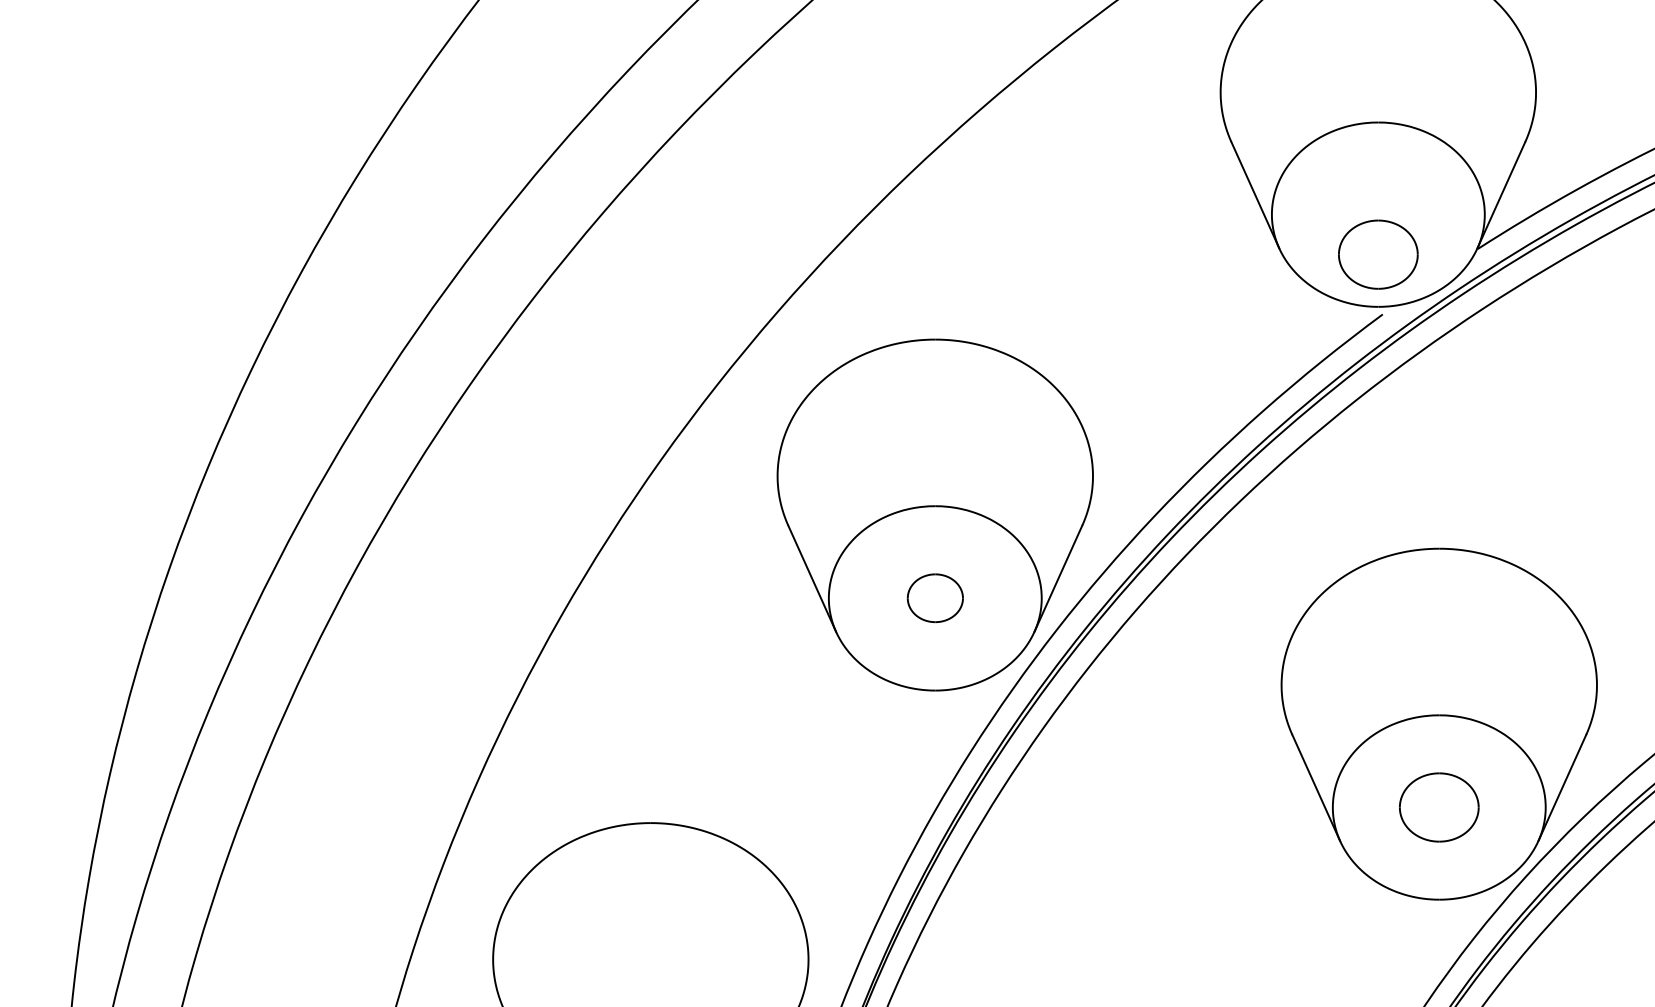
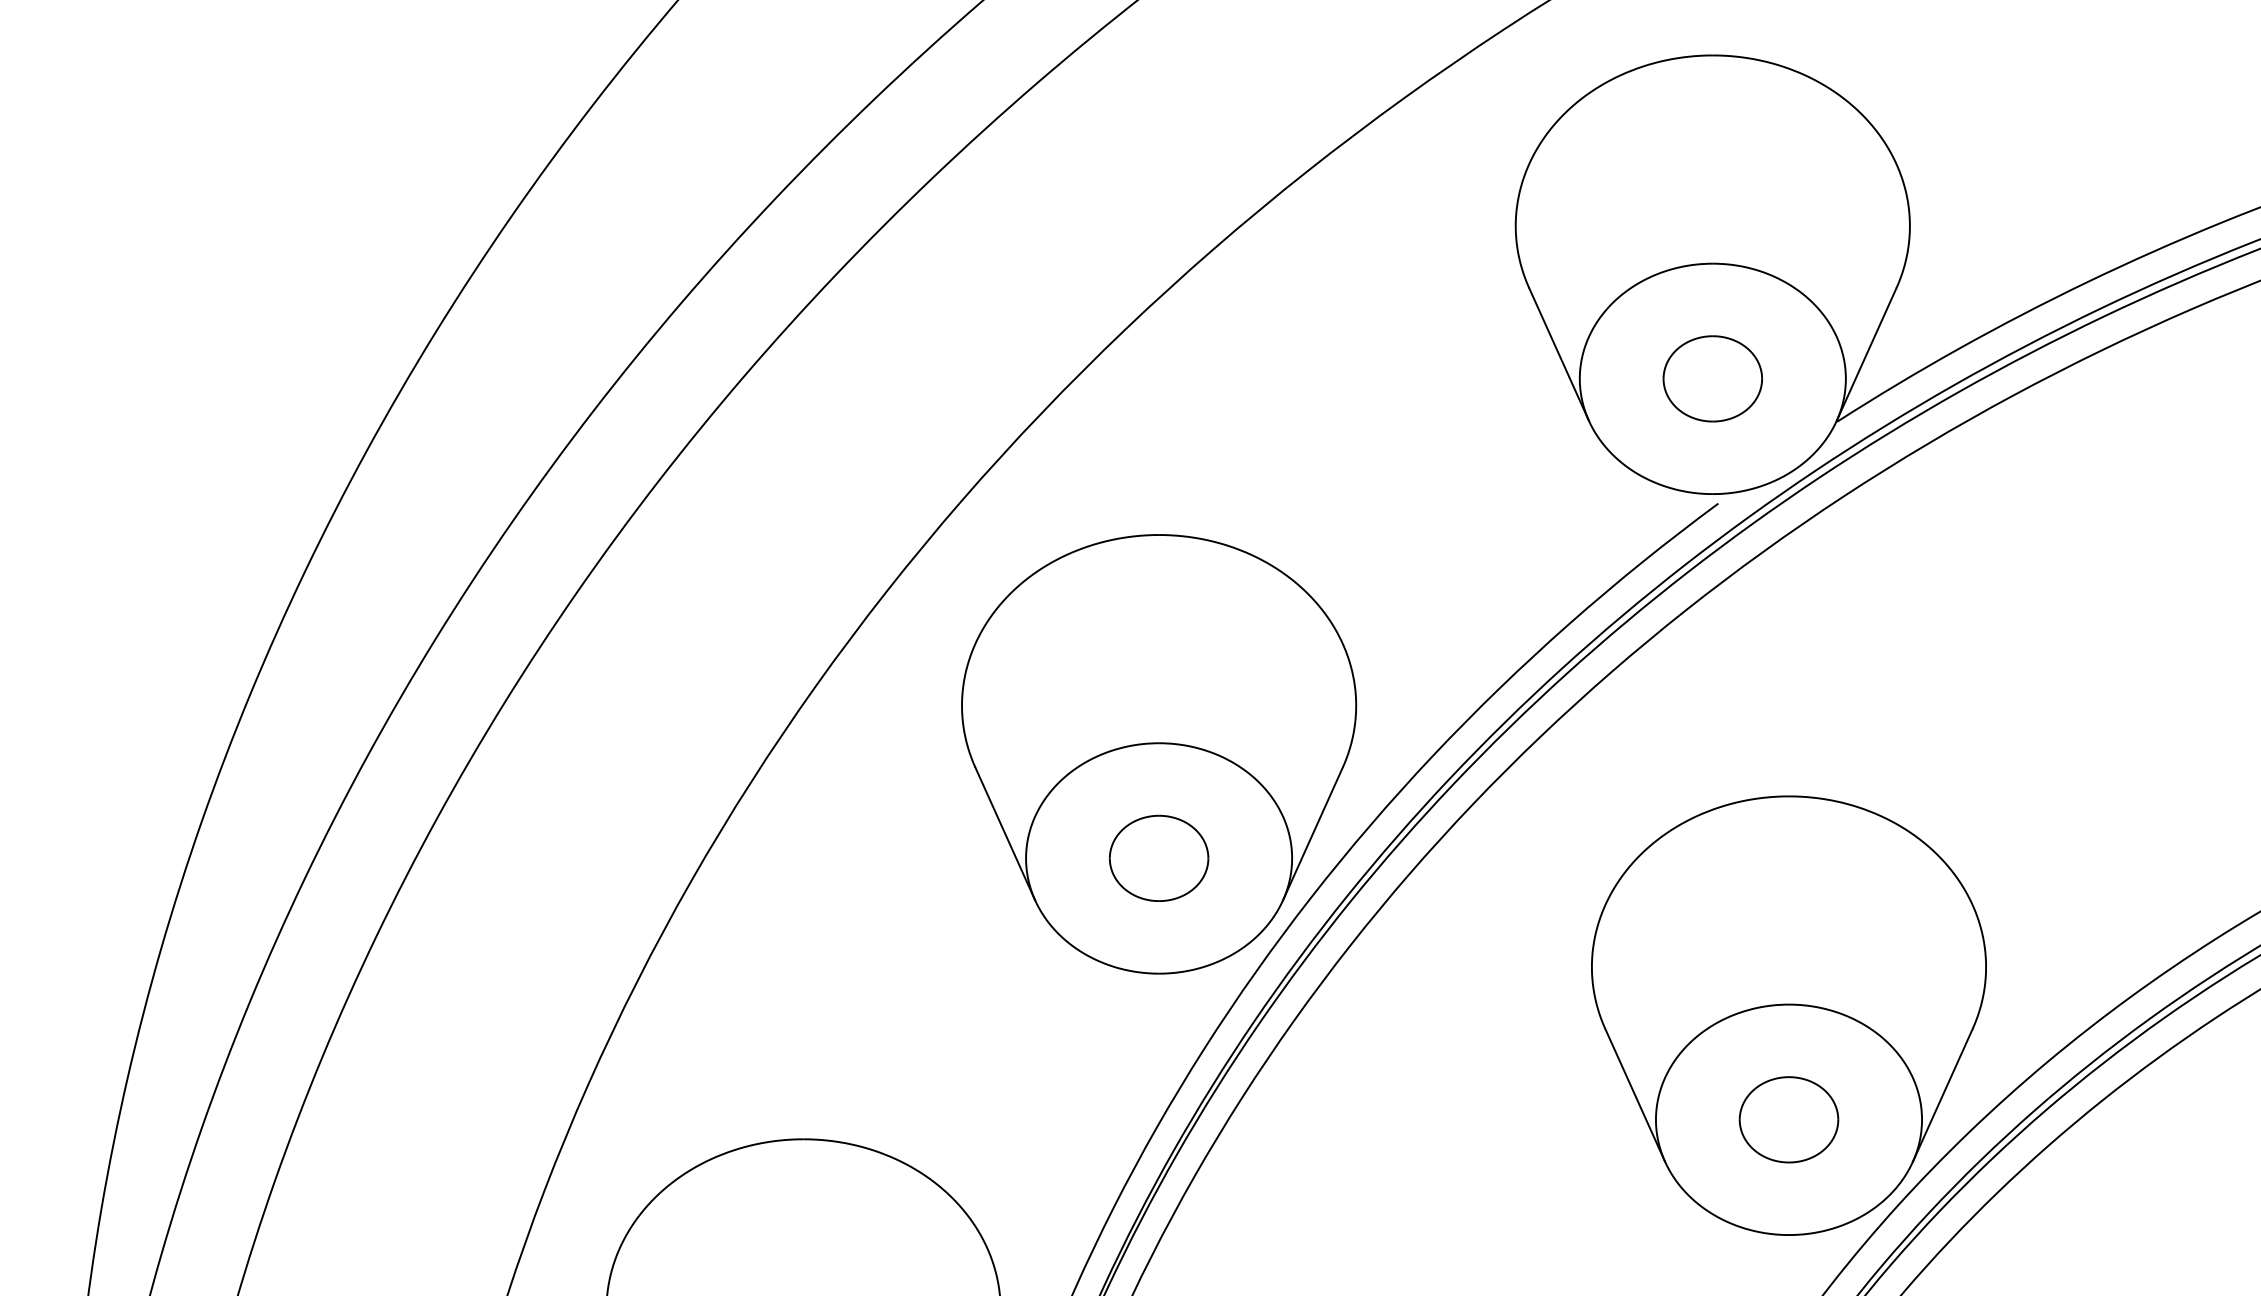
part: (1378, 254) -> (1712, 378), moved
part: (935, 597) -> (1159, 857), size x1.43

